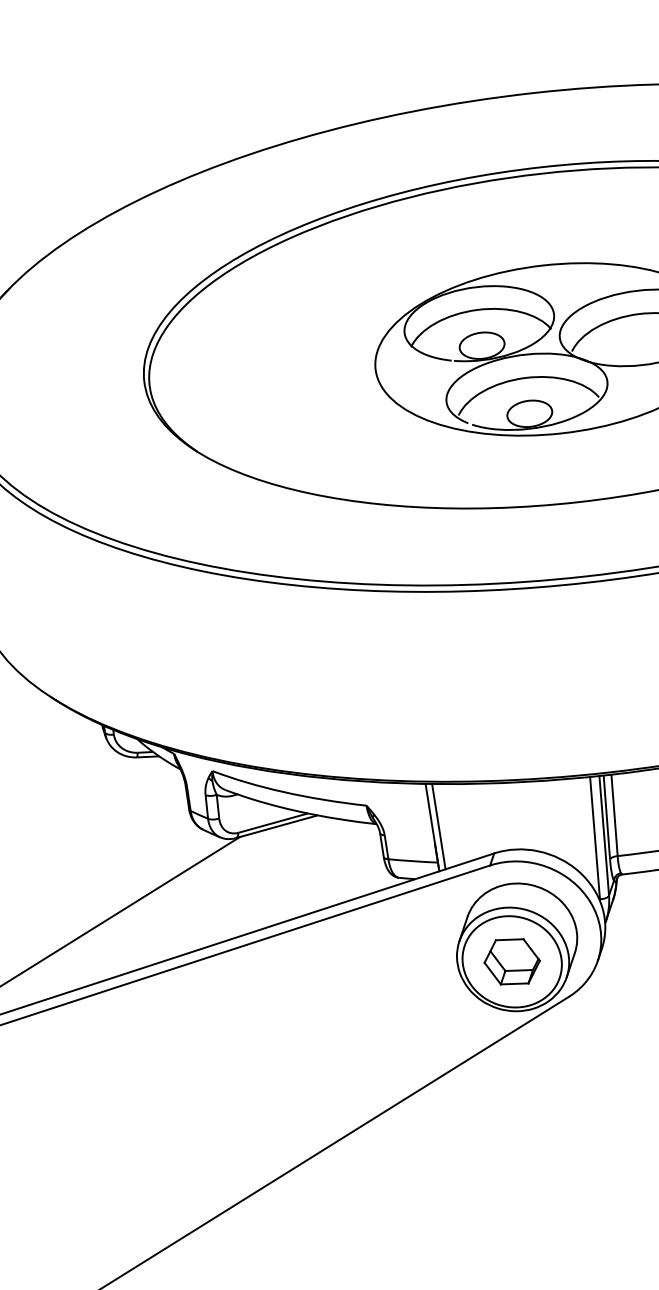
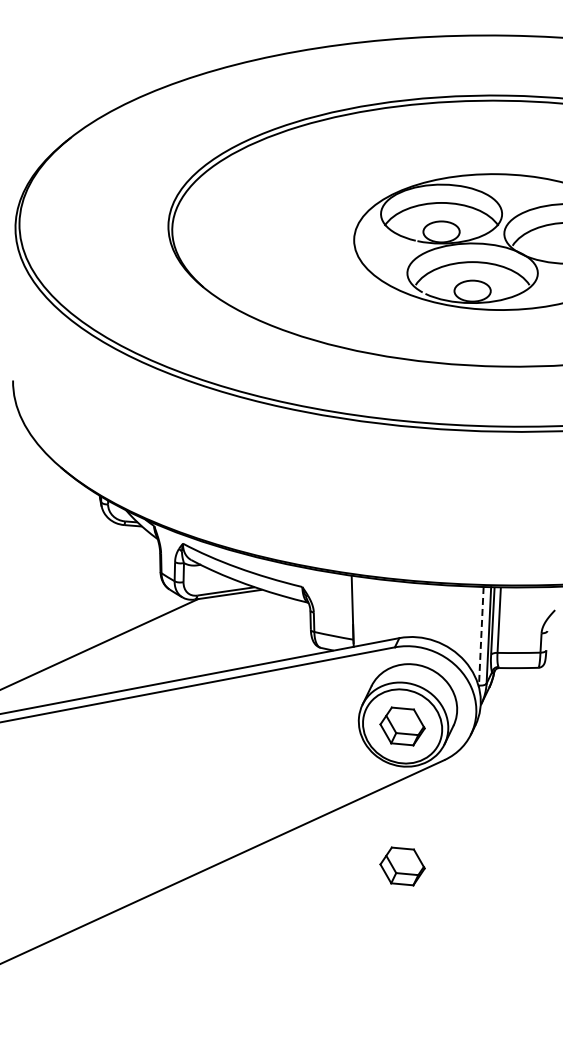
line: (438, 825) -> (357, 610), removed
line: (595, 838) -> (481, 636), solid -> dashed
part: (534, 1134) -> (402, 866), added

